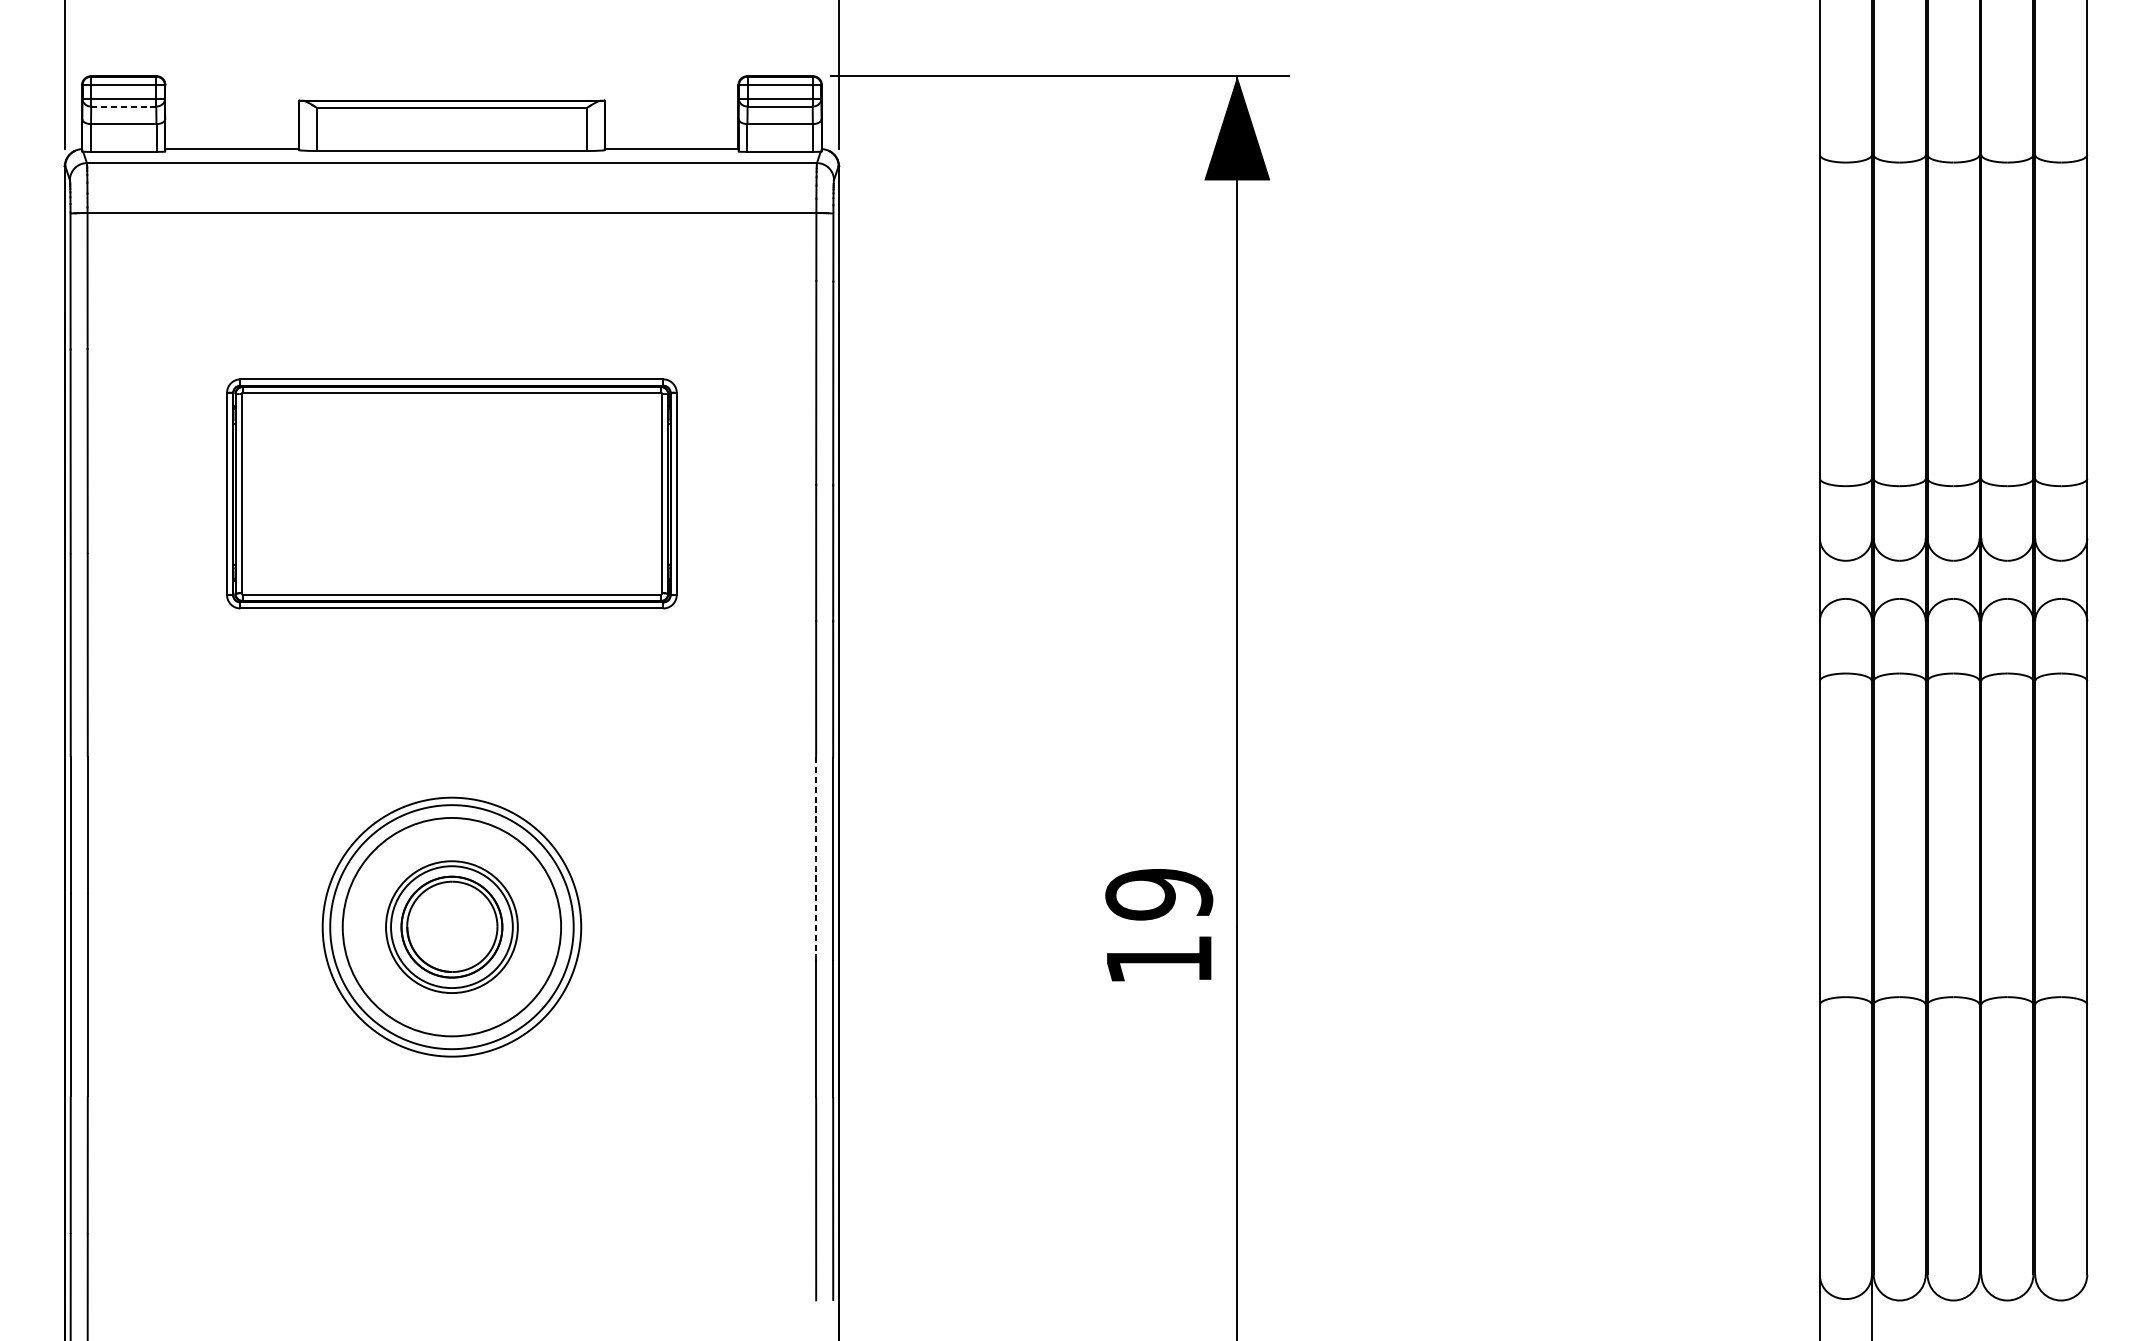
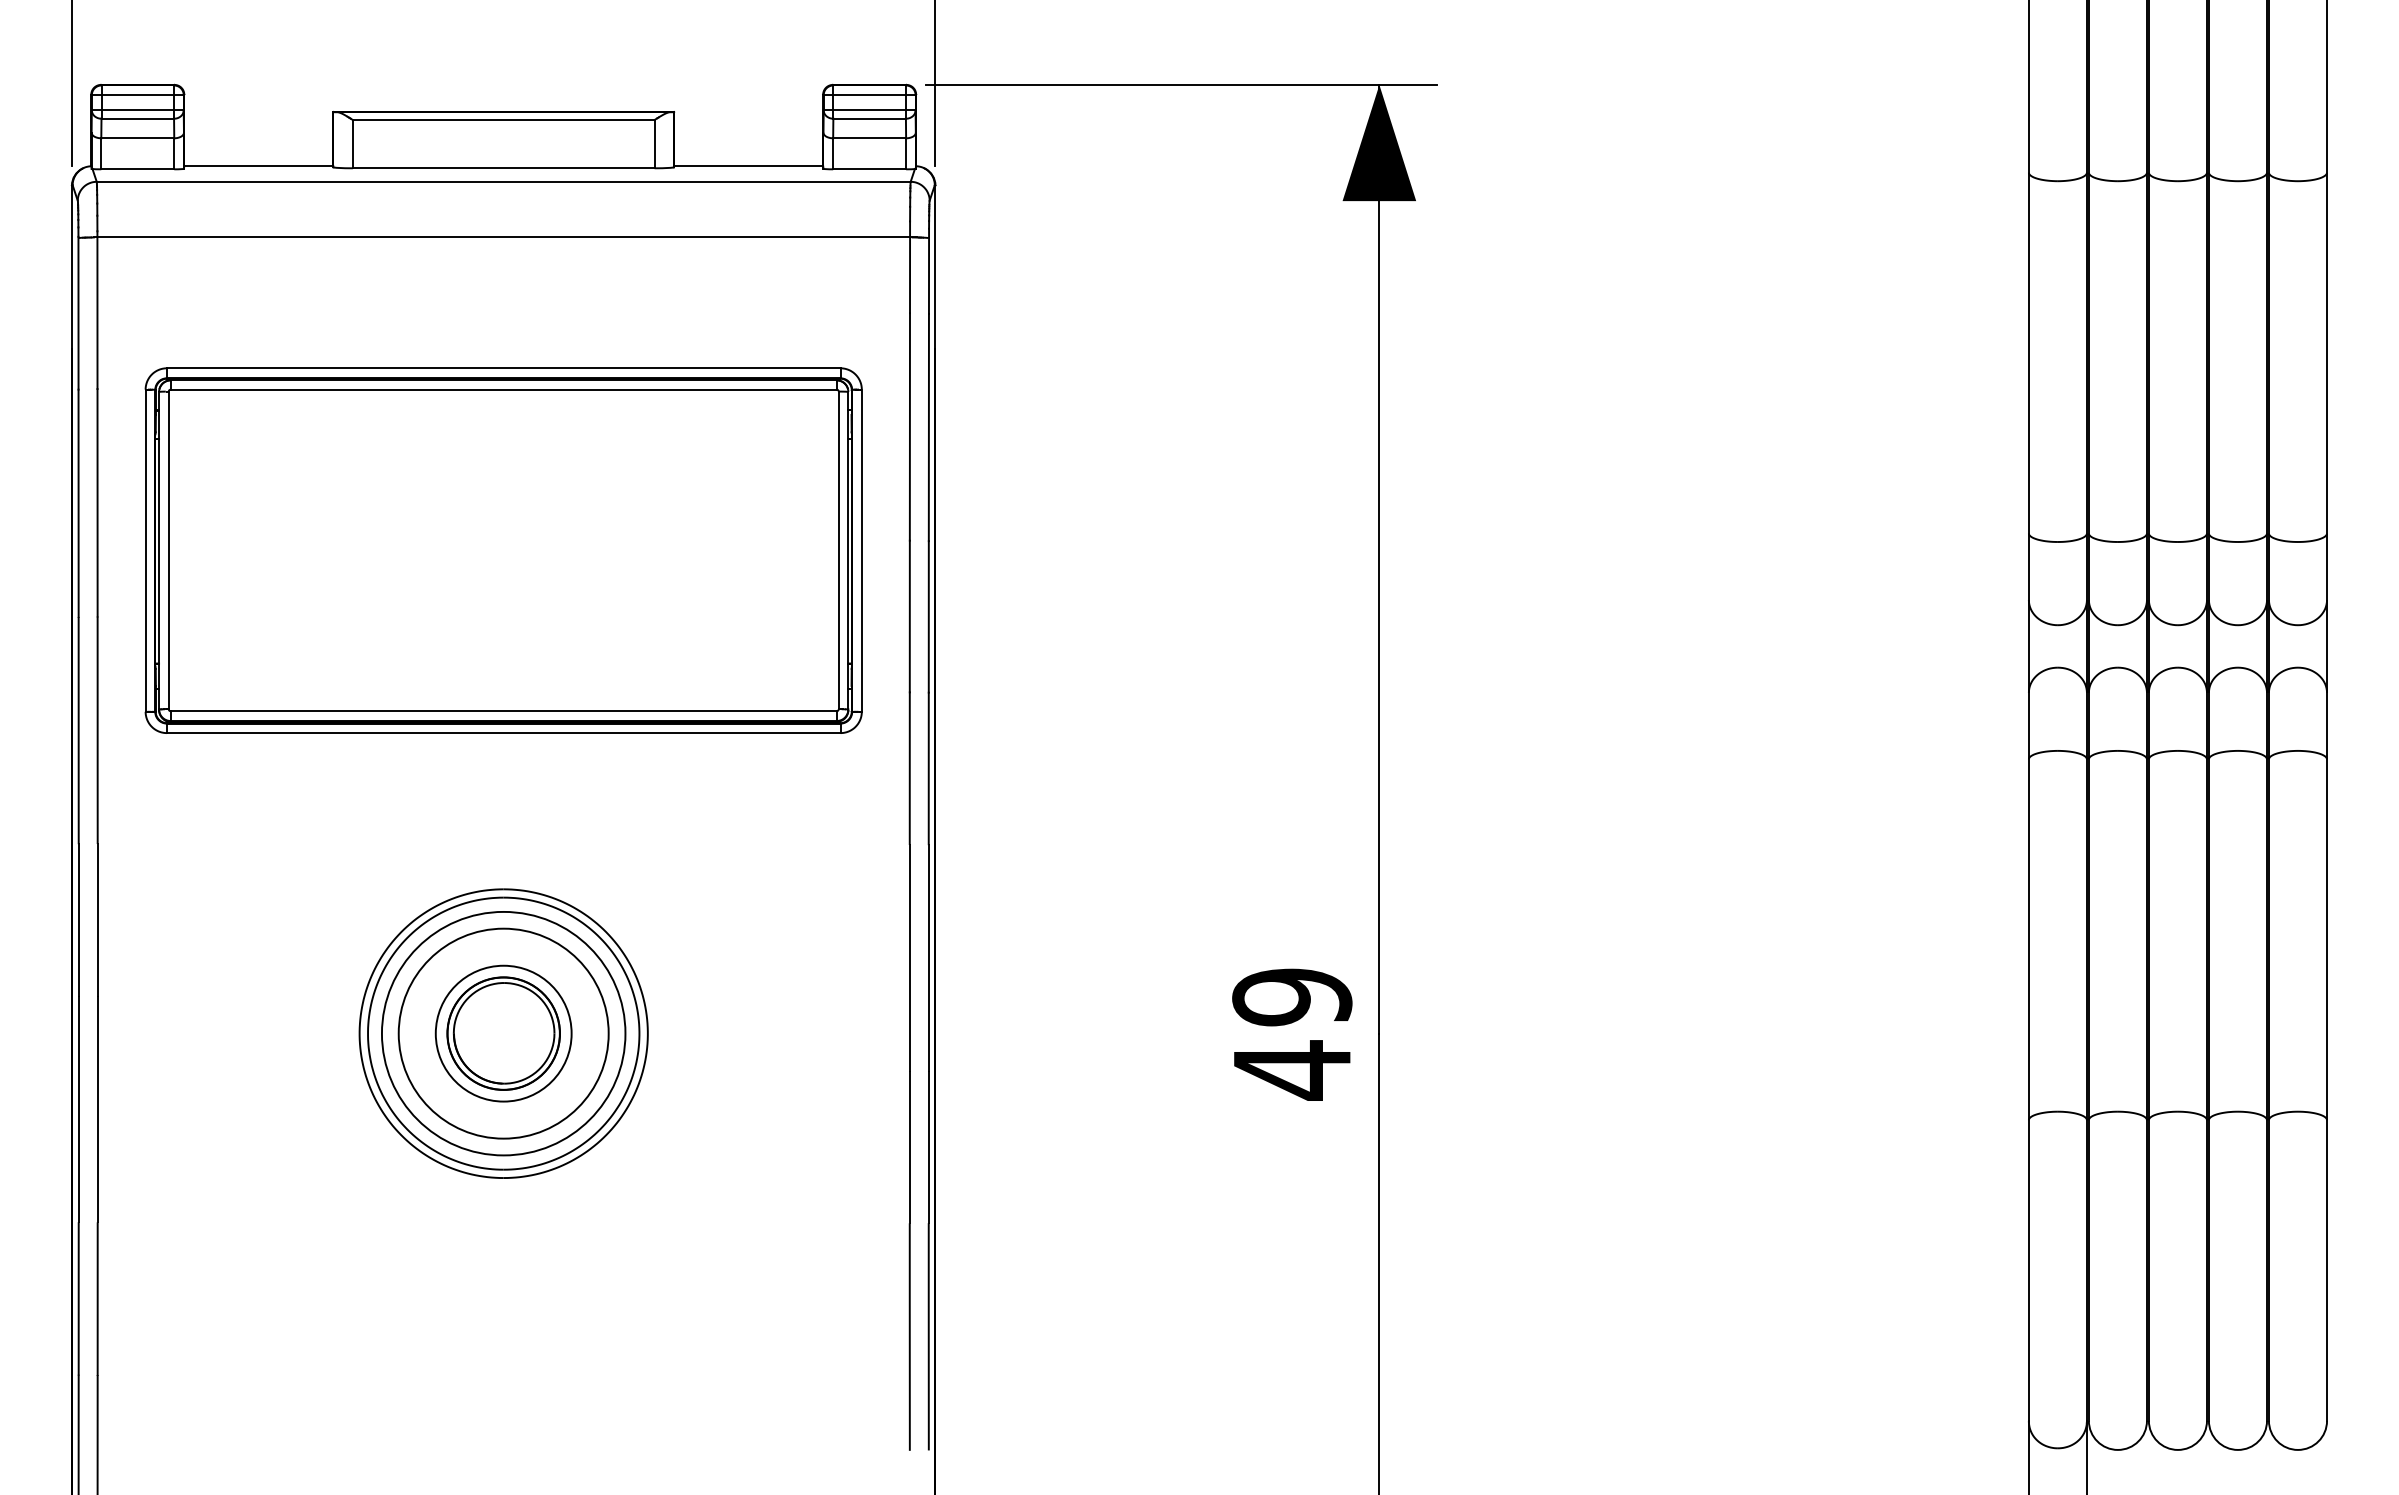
line: (124, 106) -> (138, 118), dashed -> solid
part: (451, 493) -> (503, 550), size x1.43
line: (815, 858) -> (909, 957), dashed -> solid
circle: (451, 927) -> (503, 1033), size x1.43
text: (1159, 960) -> (1292, 1070), 19 -> 49

